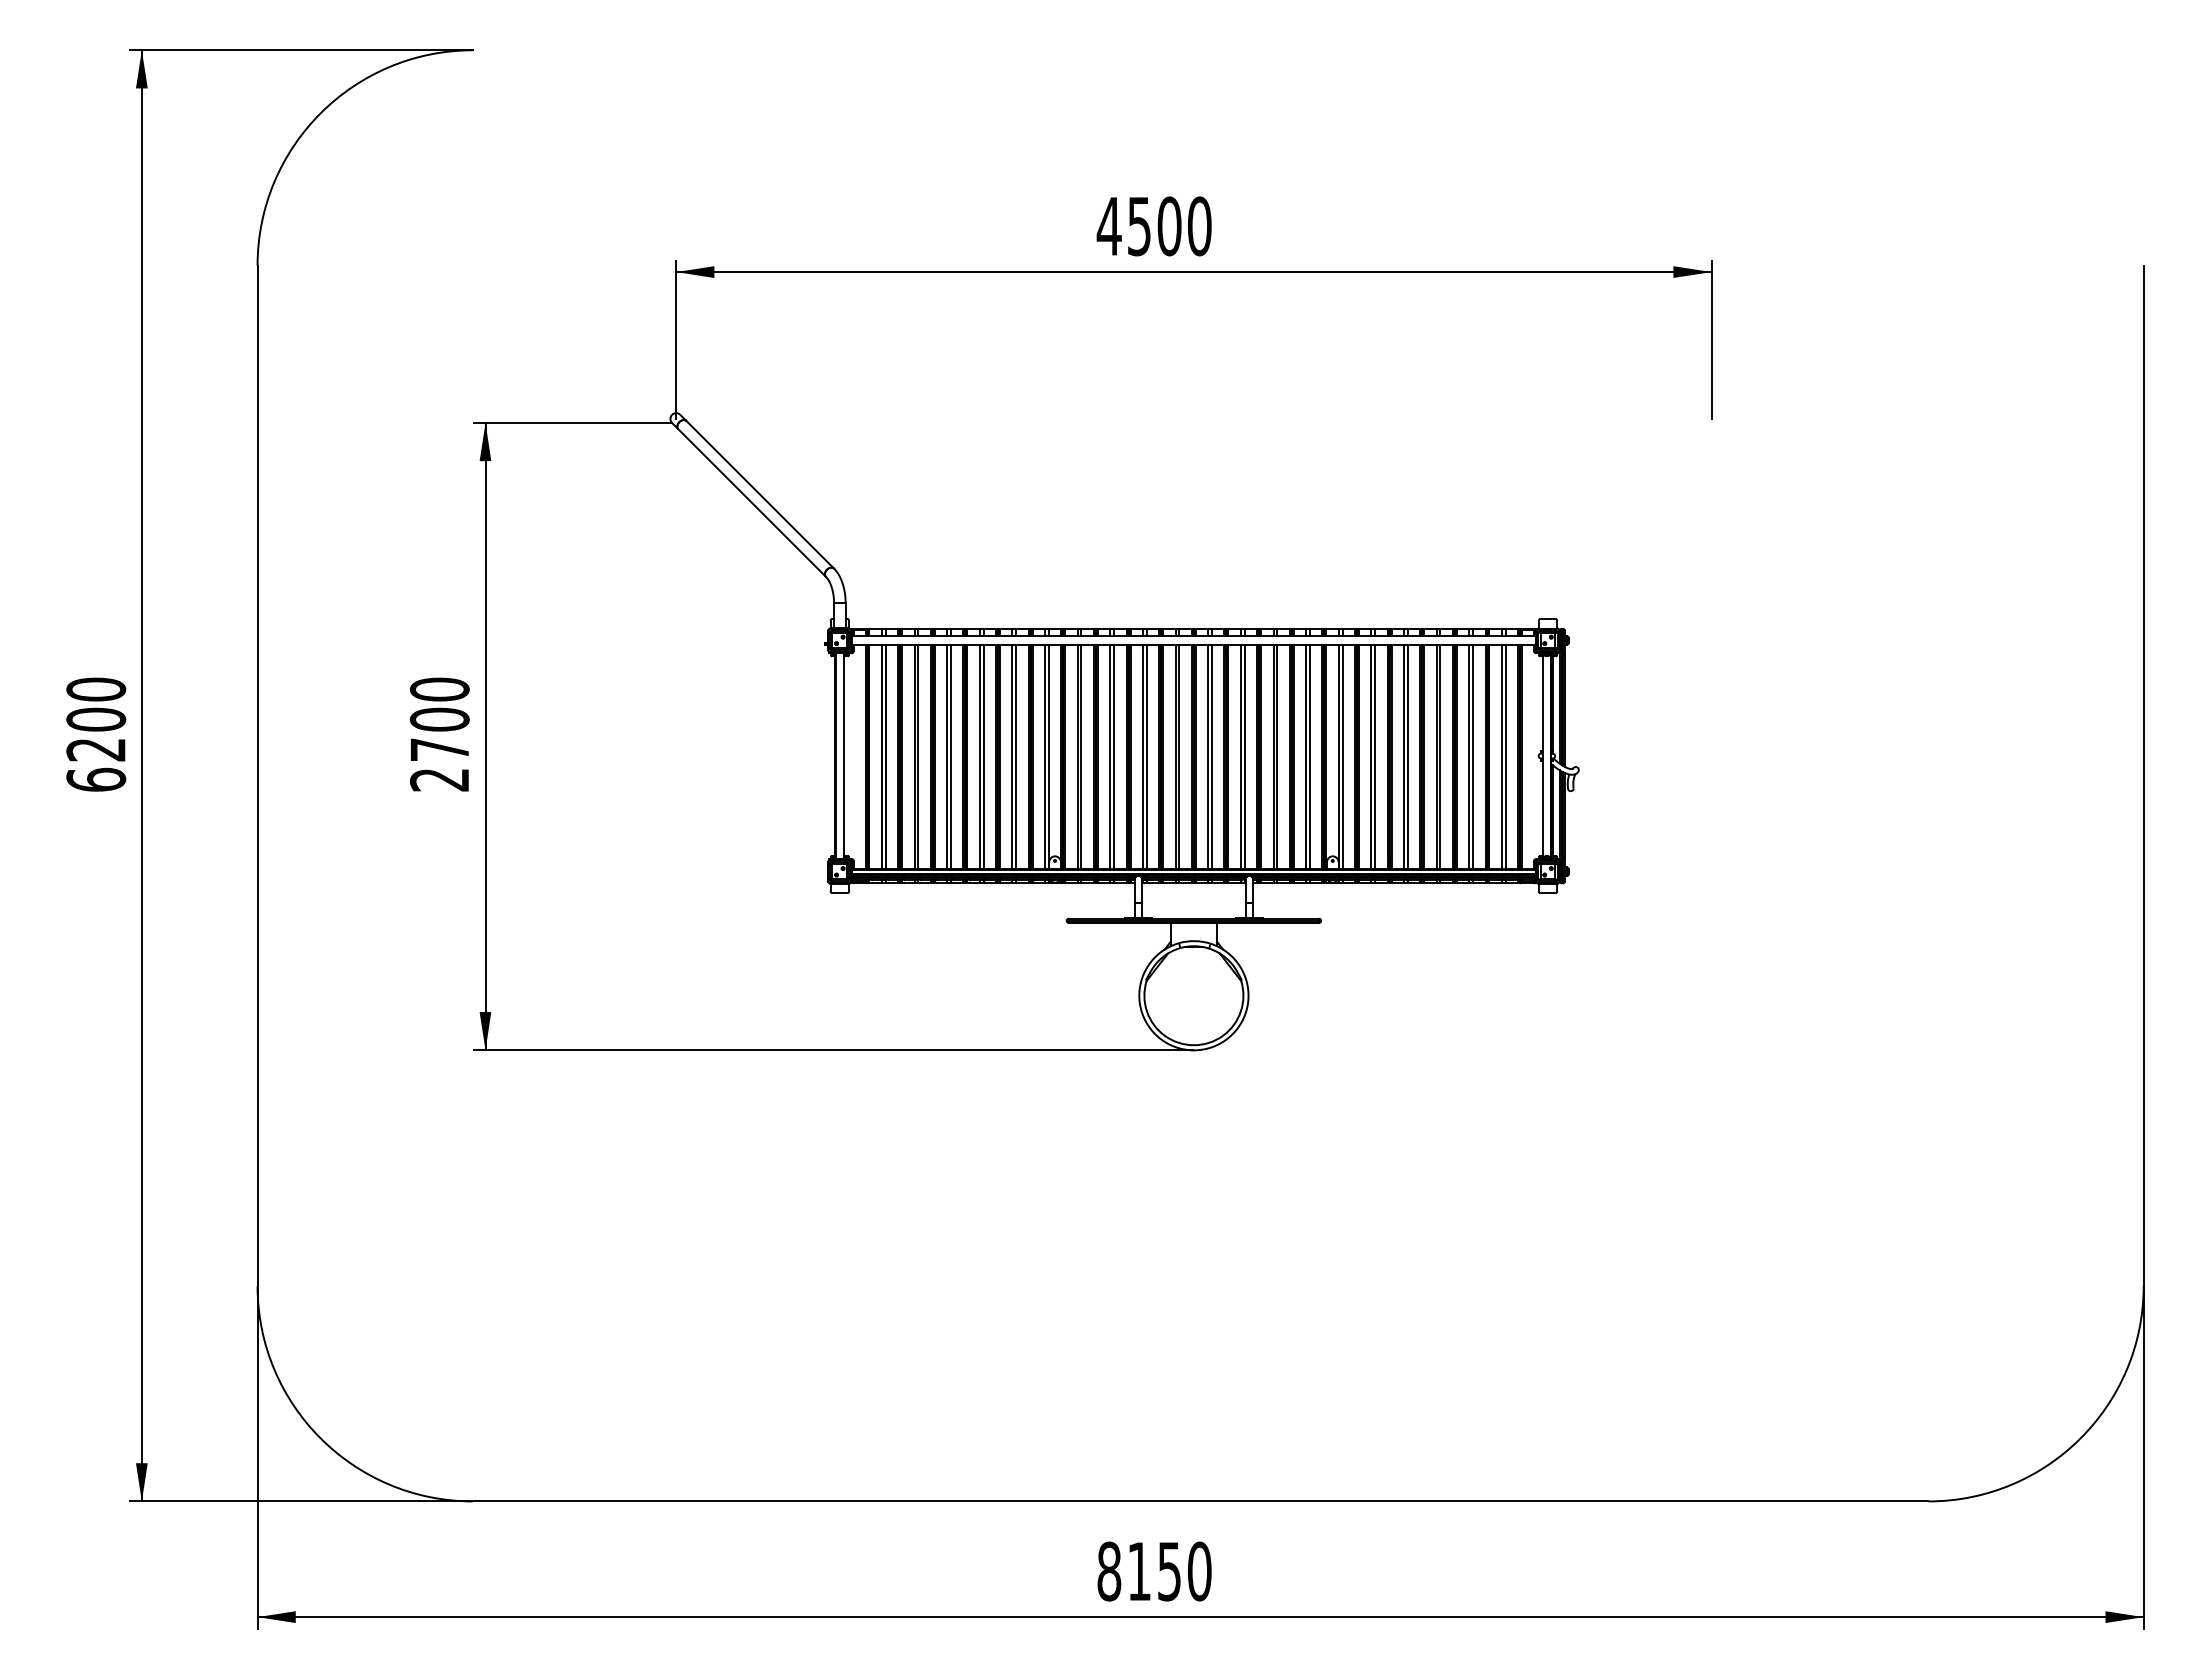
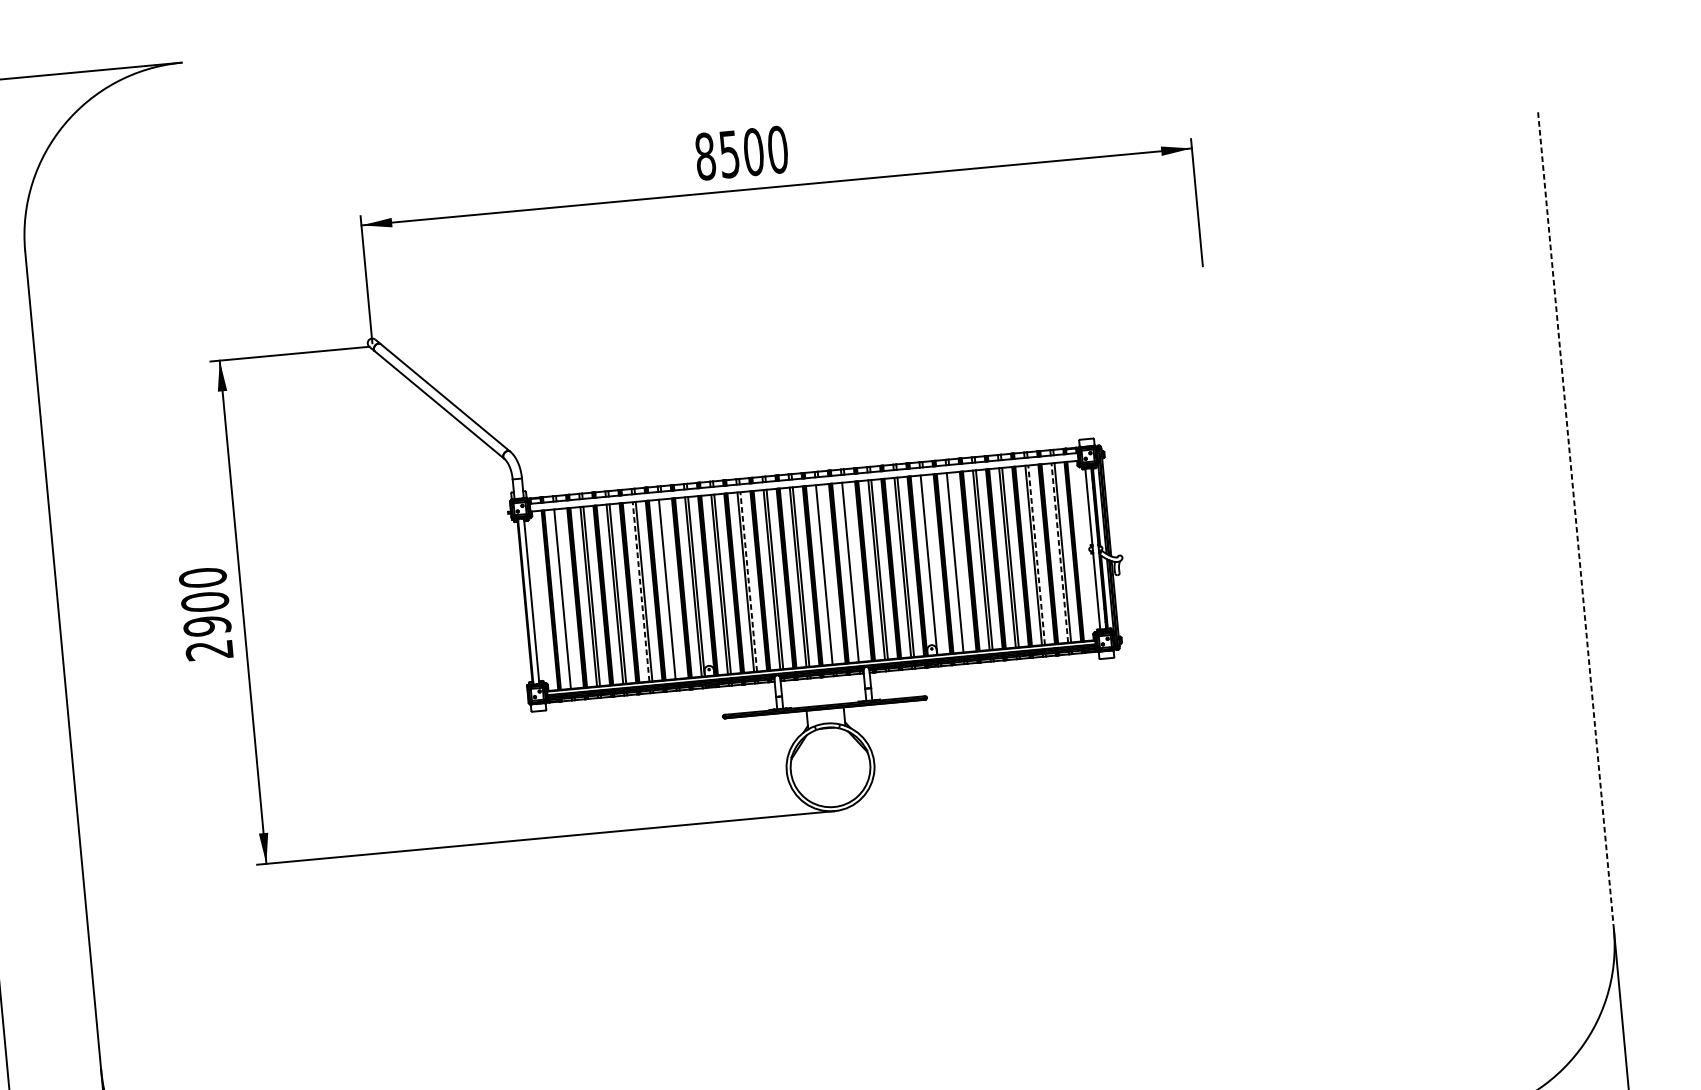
text: (1108, 226) -> (704, 156), 4500 -> 8500
text: (439, 749) -> (207, 625), 2700 -> 2900
line: (885, 756) -> (565, 598), removed
line: (1016, 756) -> (670, 588), removed
line: (1211, 756) -> (826, 574), removed
line: (1244, 756) -> (853, 571), removed
line: (1342, 756) -> (931, 564), removed
line: (1375, 756) -> (958, 561), removed
line: (979, 757) -> (640, 592), solid -> dashed
line: (1114, 757) -> (749, 582), solid -> dashed
line: (1473, 757) -> (1037, 555), solid -> dashed
line: (1501, 757) -> (1059, 553), solid -> dashed
line: (2143, 775) -> (1575, 520), solid -> dashed

